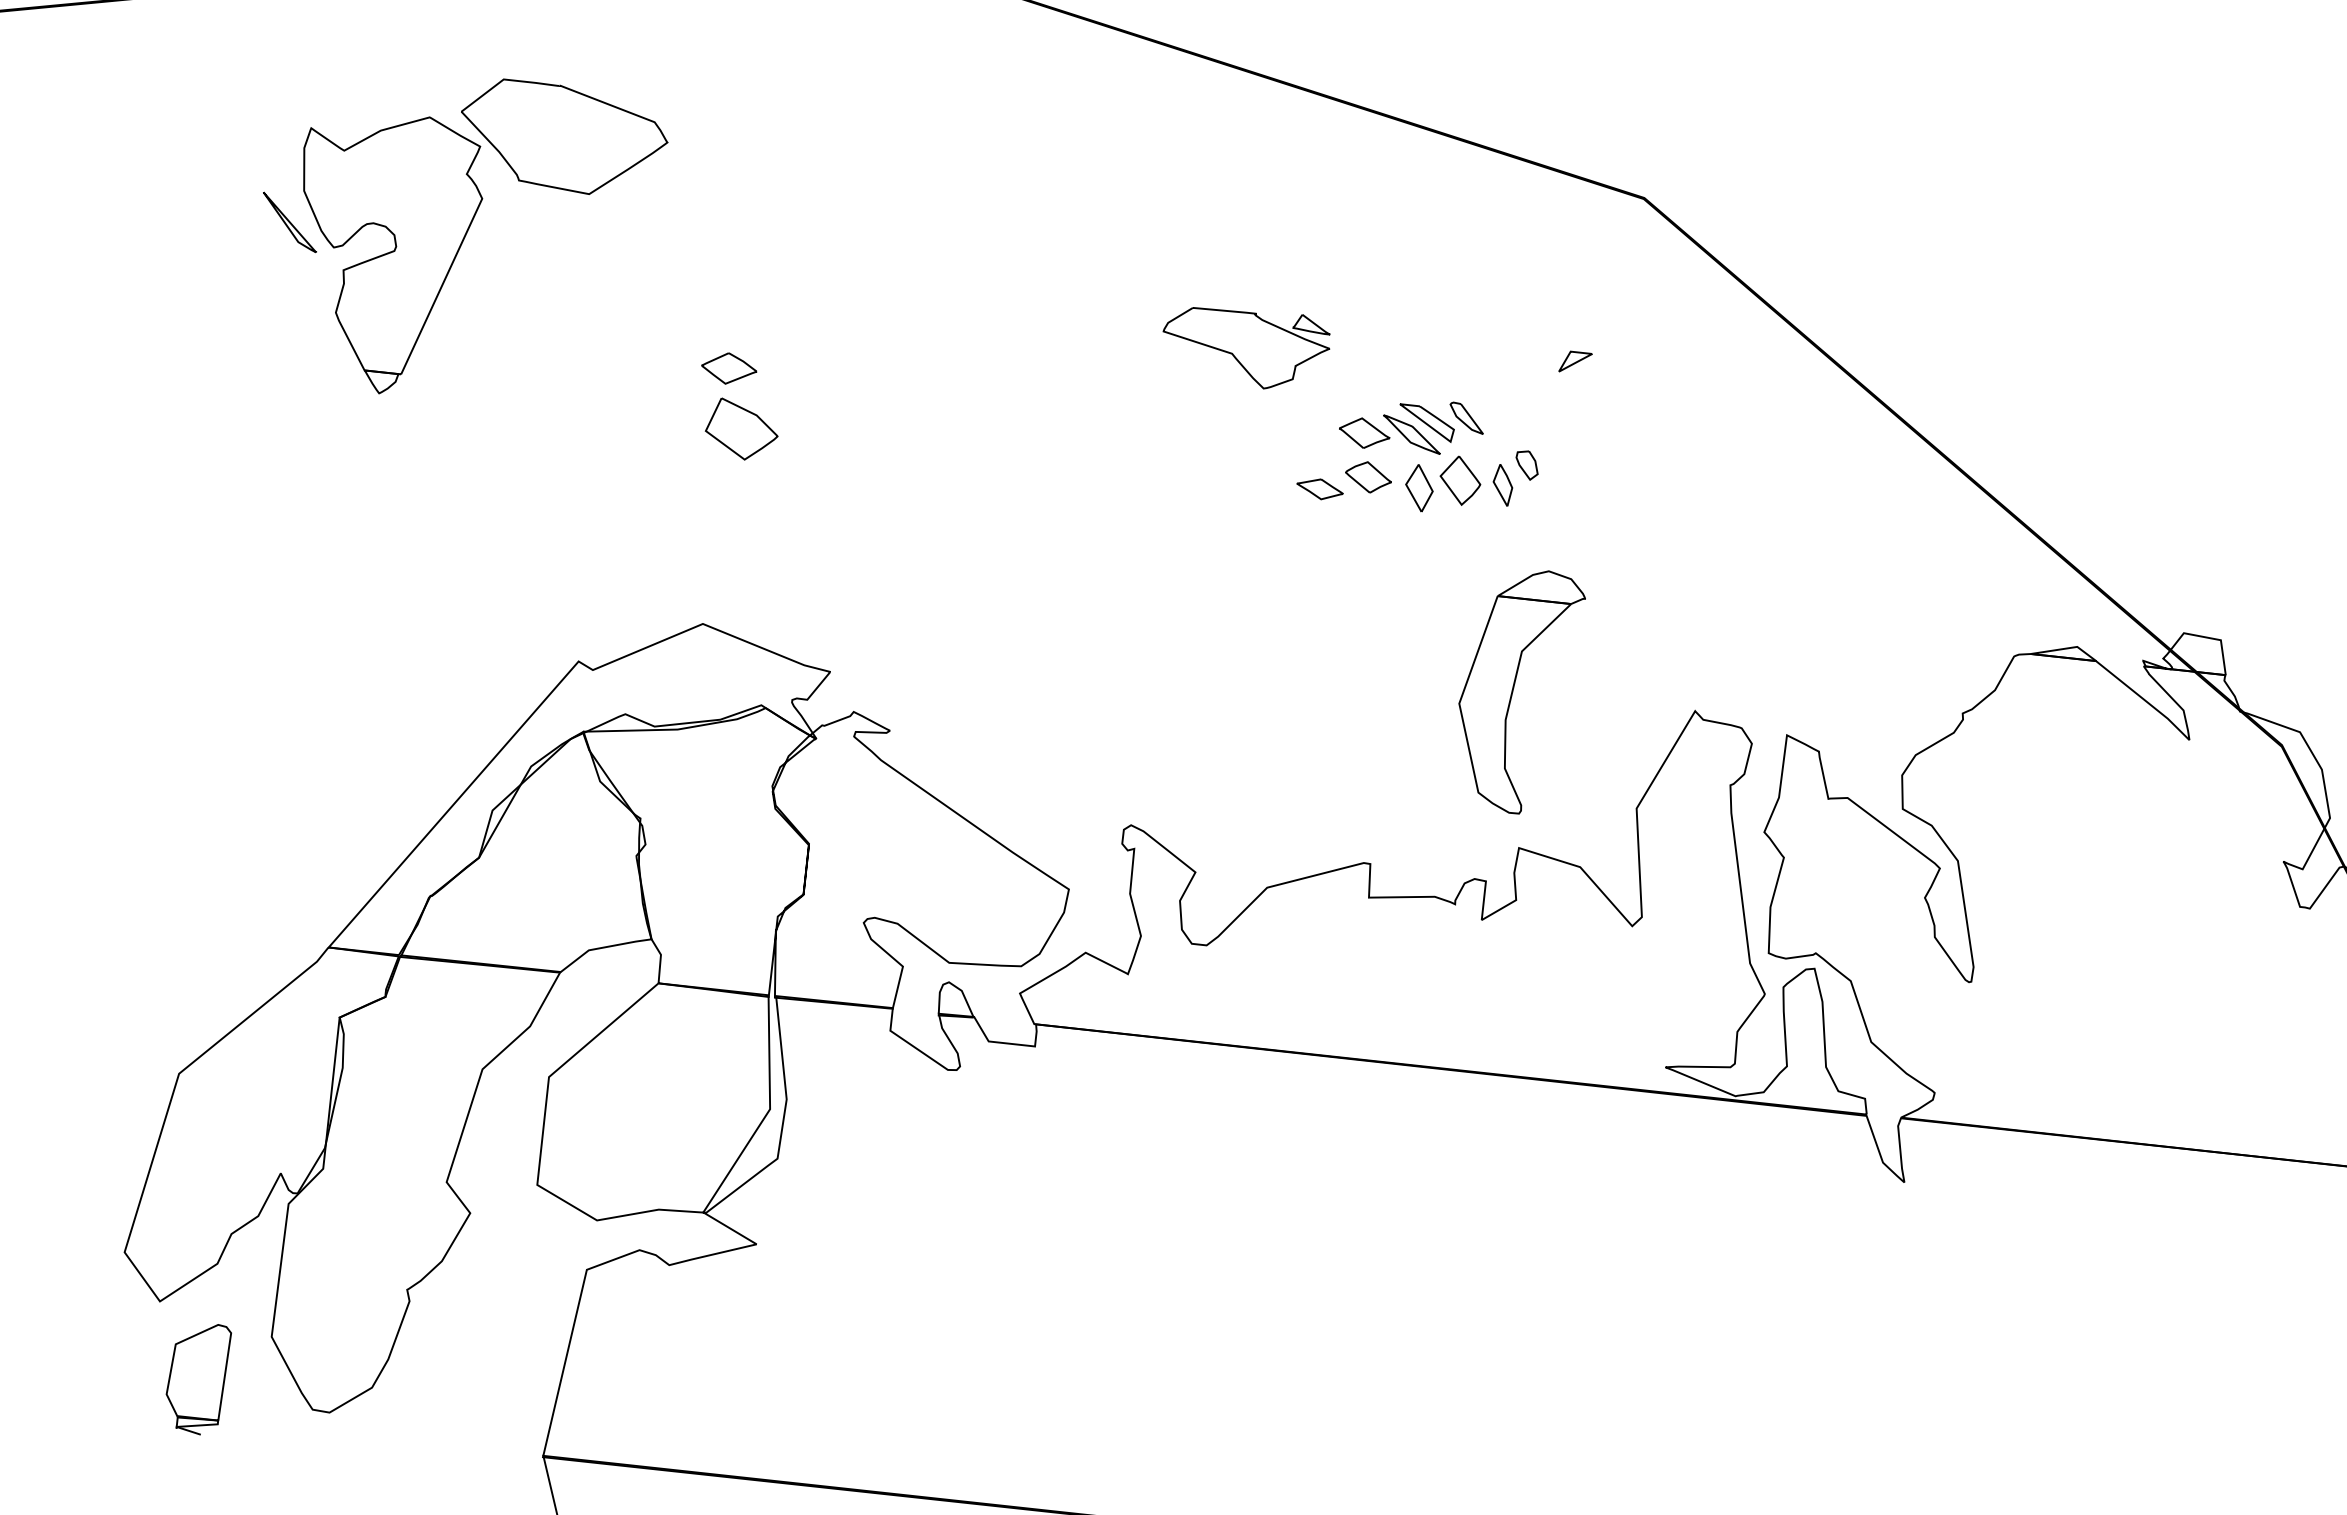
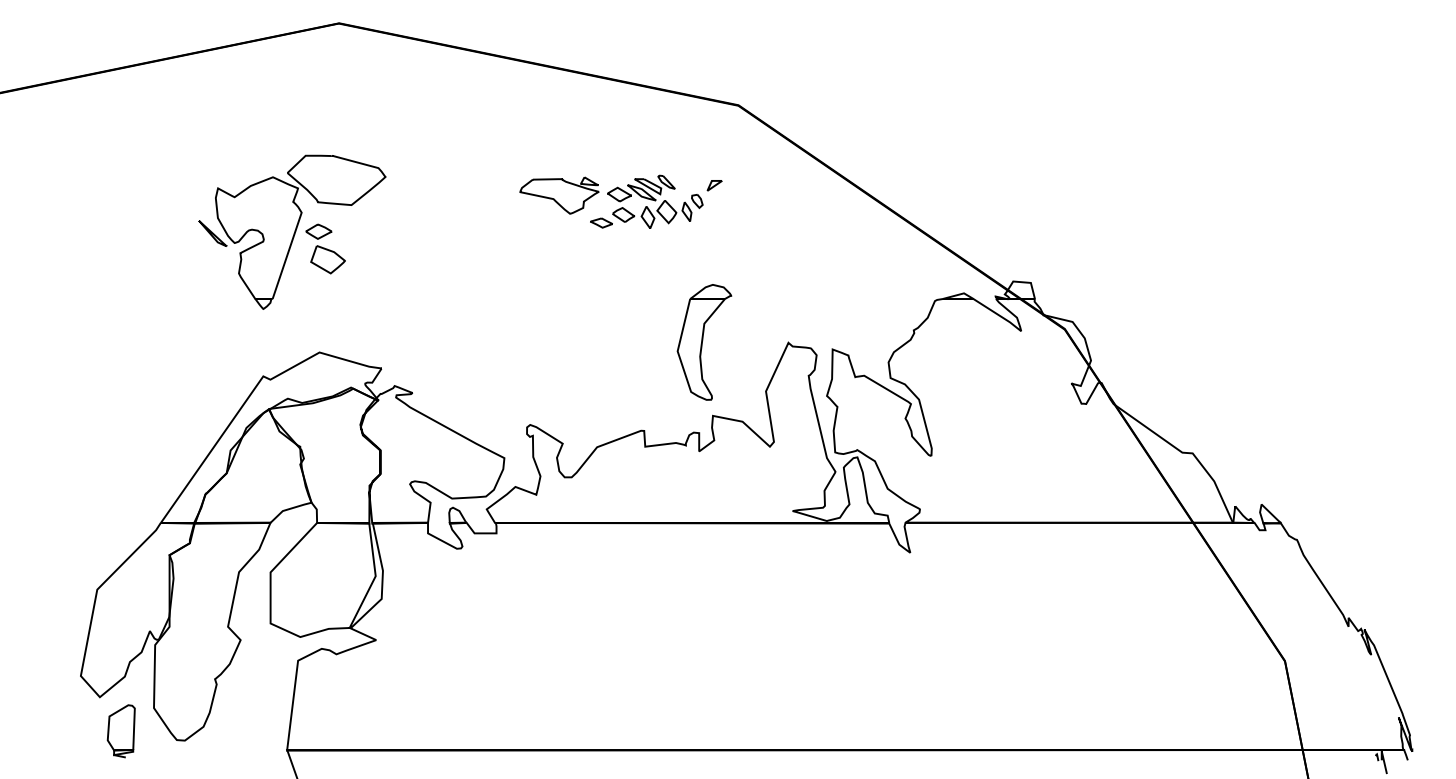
part: (458, 236) -> (292, 231), moved
part: (1419, 453) -> (646, 201), moved

